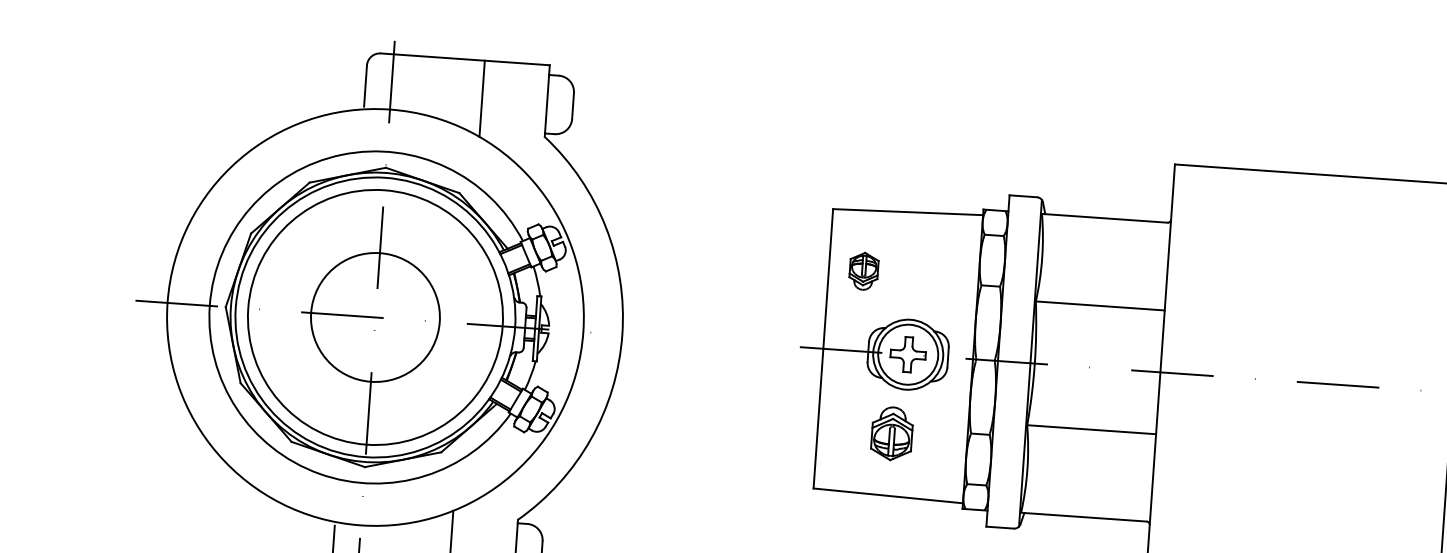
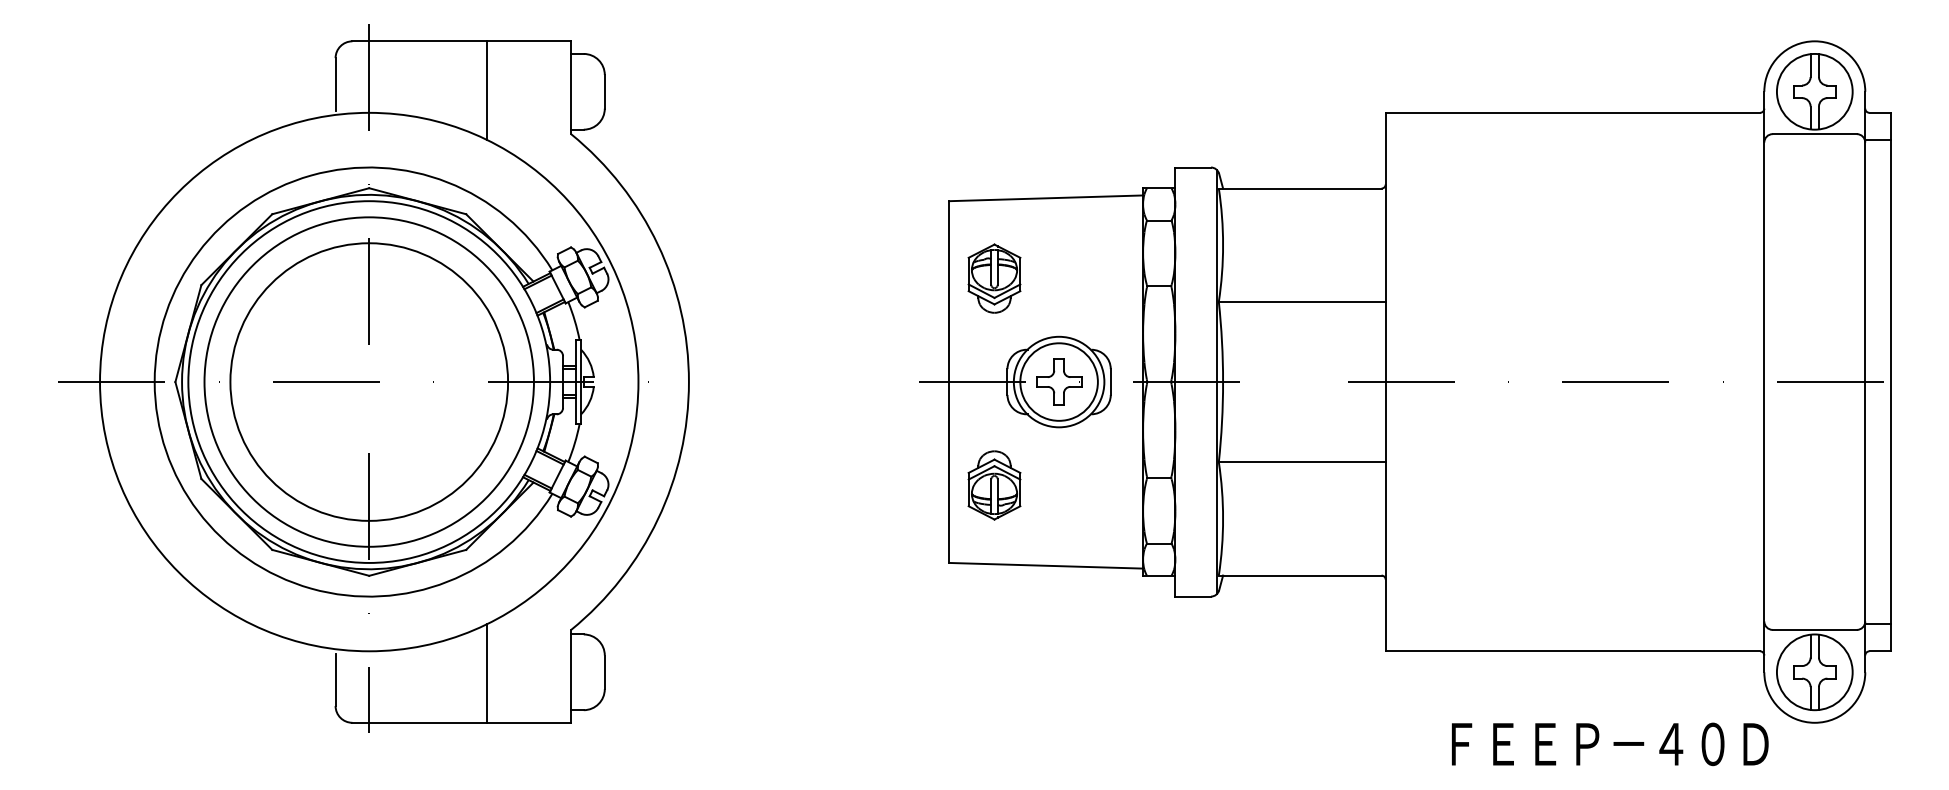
part: (863, 271) -> (994, 278), size x1.43
circle: (375, 317) -> (369, 381), size x1.67
part: (892, 433) -> (994, 485), moved

